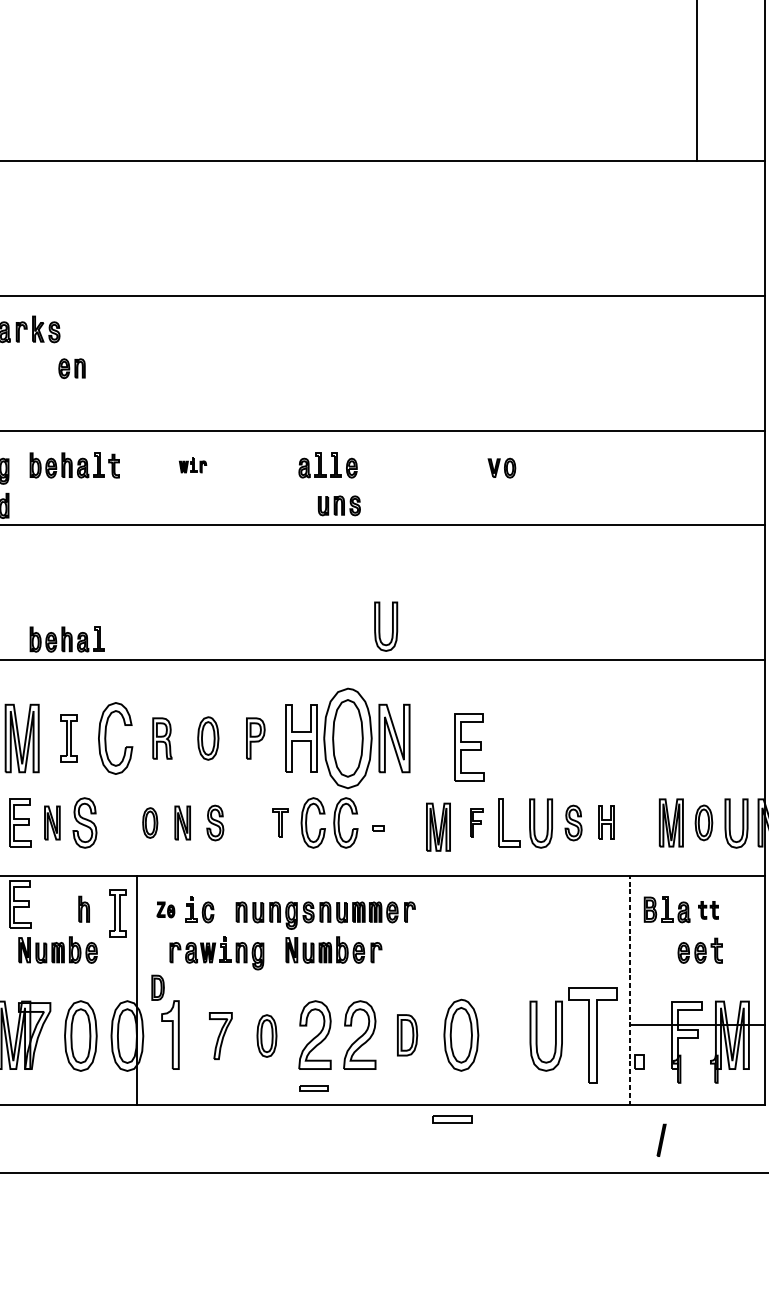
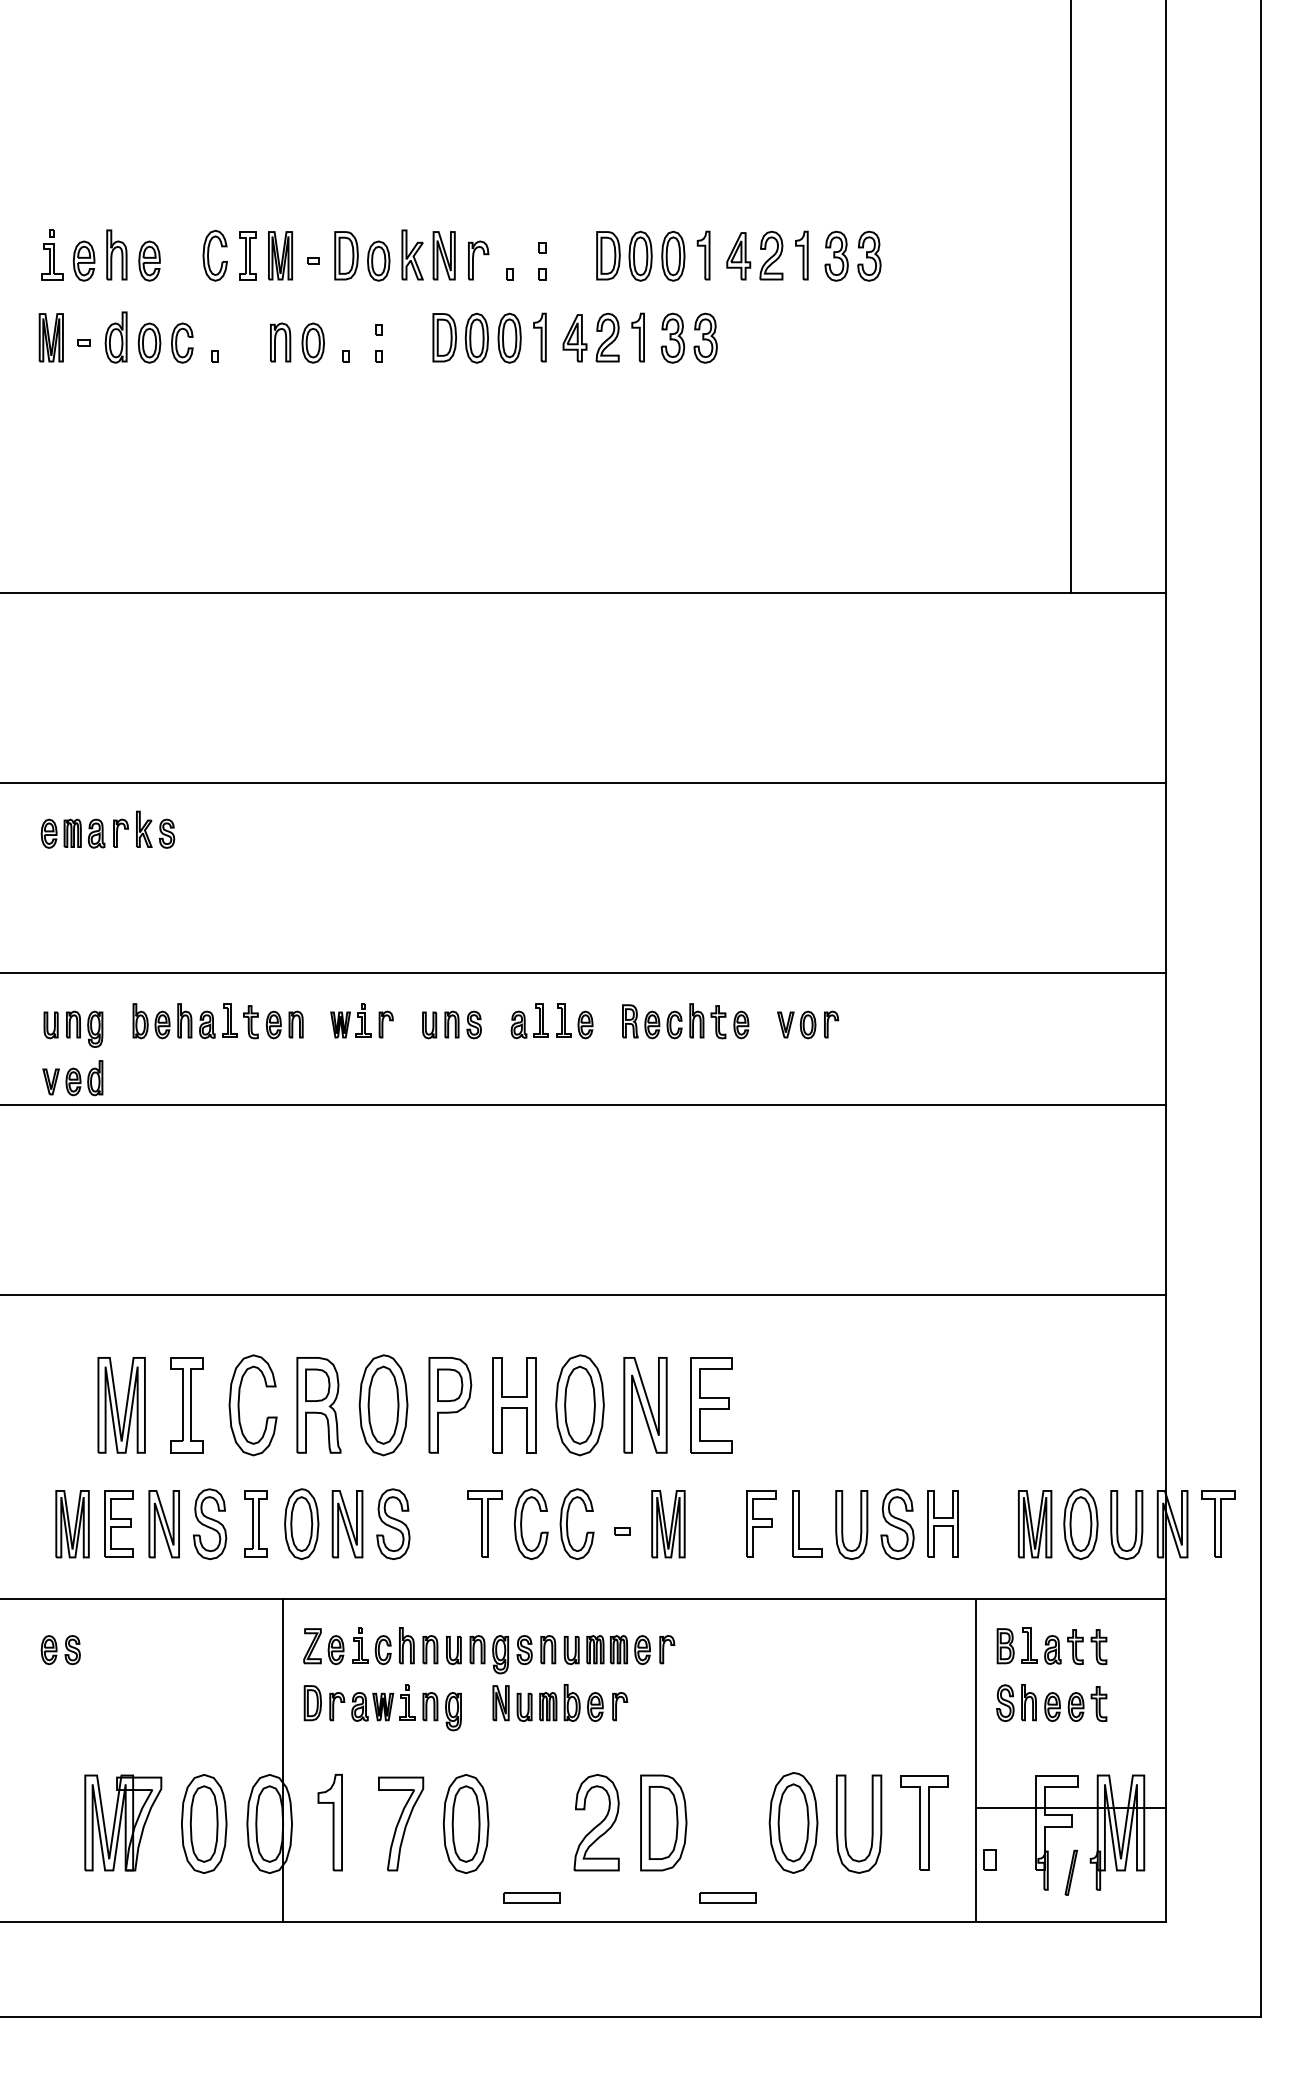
part: (71, 368) -> (284, 1024), moved
part: (192, 465) -> (361, 1020), size x1.67
part: (422, 465) -> (685, 1021), added
part: (526, 467) -> (831, 1024), added
part: (339, 505) -> (451, 1024), moved
part: (380, 627) -> (625, 1248), removed
part: (66, 639) -> (184, 1266), removed
part: (68, 738) -> (186, 1405), size x1.43
part: (162, 738) -> (318, 1405), size x1.67
part: (208, 738) -> (383, 1405), size x1.67
part: (255, 738) -> (450, 1405), size x1.67
part: (347, 738) -> (579, 1405), size x0.71
part: (469, 747) -> (711, 1405), moved
part: (280, 822) -> (484, 1523), size x1.67
part: (476, 822) -> (761, 1523), size x1.67
part: (605, 822) -> (942, 1523), size x1.43
part: (703, 822) -> (1080, 1523), size x1.43
part: (51, 823) -> (163, 1524), size x1.43
part: (150, 823) -> (301, 1524), size x1.67
part: (182, 823) -> (347, 1524), size x1.43
part: (215, 823) -> (393, 1524), size x1.43
part: (573, 823) -> (897, 1524), size x1.43
part: (438, 827) -> (668, 1524), moved
part: (19, 904) -> (118, 1638), removed
part: (83, 909) -> (406, 1645), moved
part: (165, 909) -> (323, 1646), size x1.67
part: (708, 910) -> (1087, 1647), size x1.43
part: (117, 912) -> (255, 1523), moved
part: (57, 950) -> (171, 1703), removed
part: (658, 950) -> (1016, 1703), added
part: (157, 988) -> (312, 1703), moved
line: (629, 990) -> (976, 1759), dashed -> solid
part: (314, 1034) -> (533, 1822), removed
part: (407, 1034) -> (663, 1822), size x1.67
part: (461, 1034) -> (793, 1822), moved
part: (592, 1034) -> (924, 1822), size x0.71
part: (221, 1035) -> (401, 1823), size x1.43
part: (266, 1035) -> (465, 1823), size x1.67
part: (313, 1088) -> (531, 1897), size x1.43
part: (452, 1118) -> (727, 1897), moved
part: (660, 1140) -> (1070, 1872), moved

